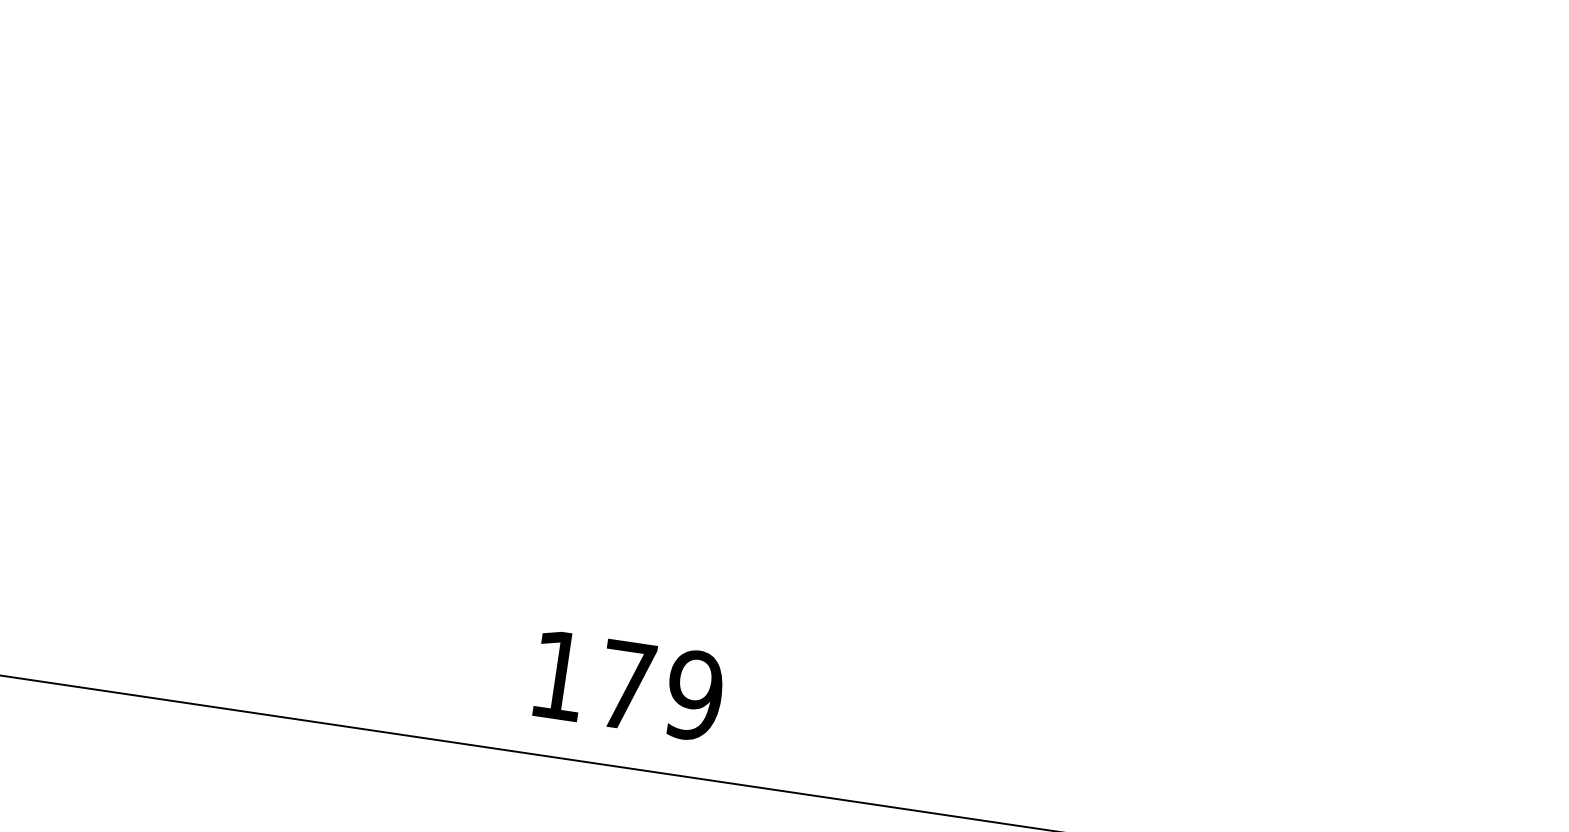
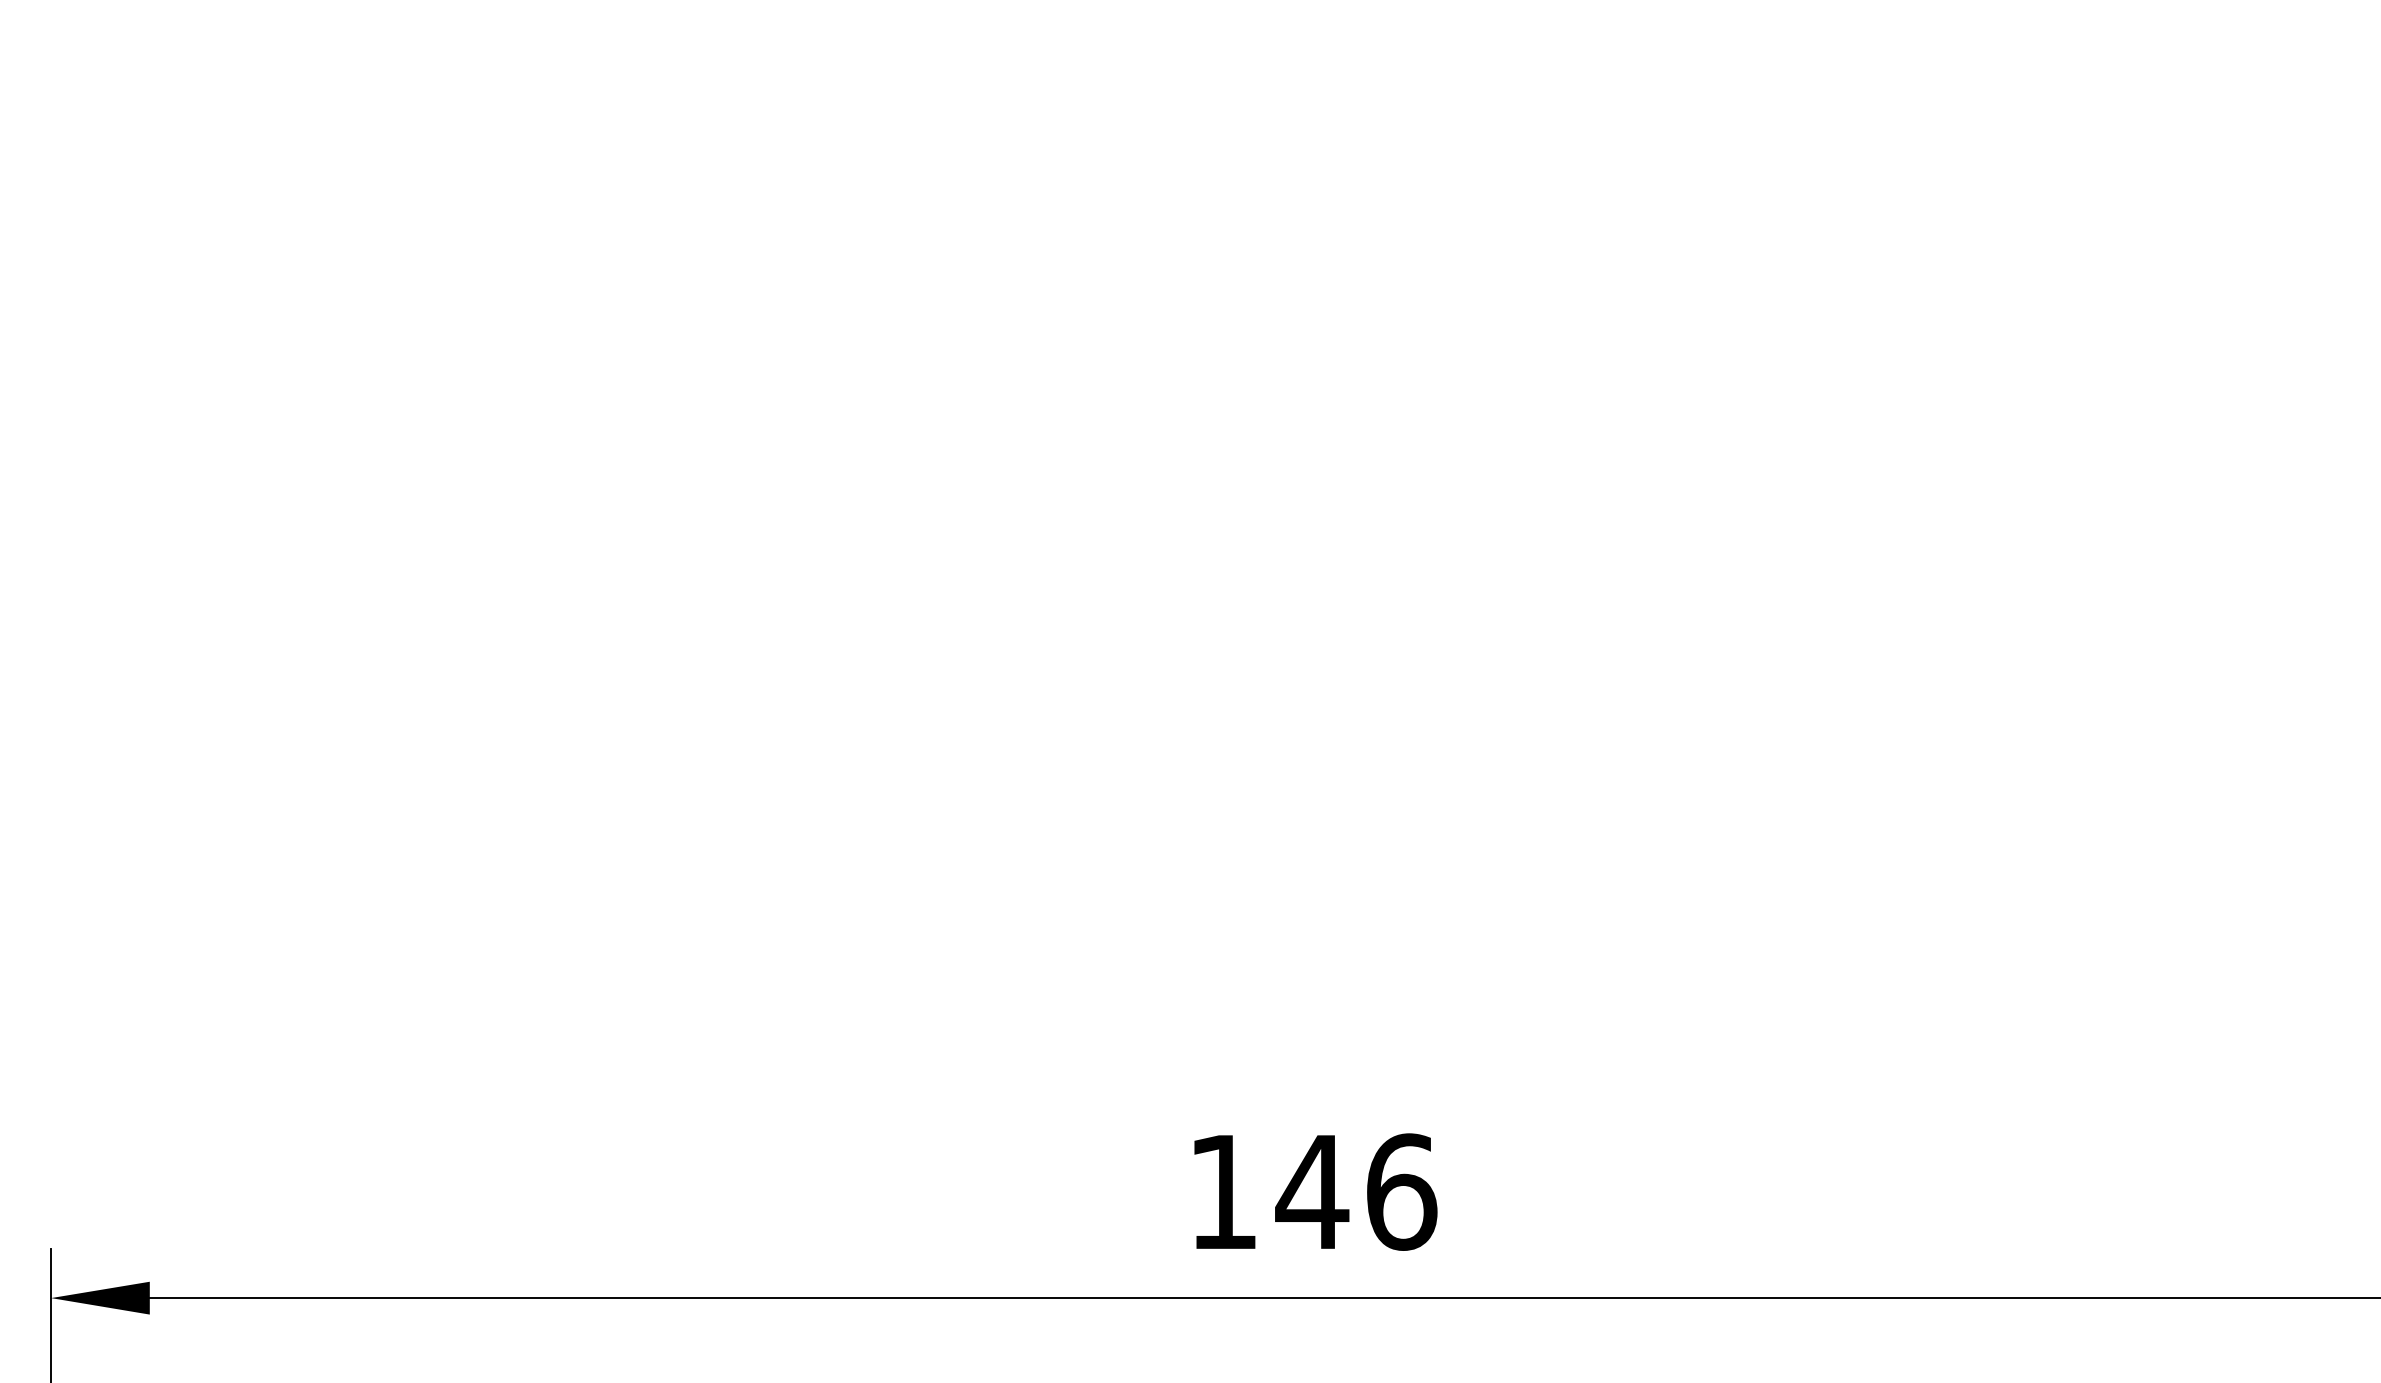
text: (660, 690) -> (1356, 1191), 179 -> 146

